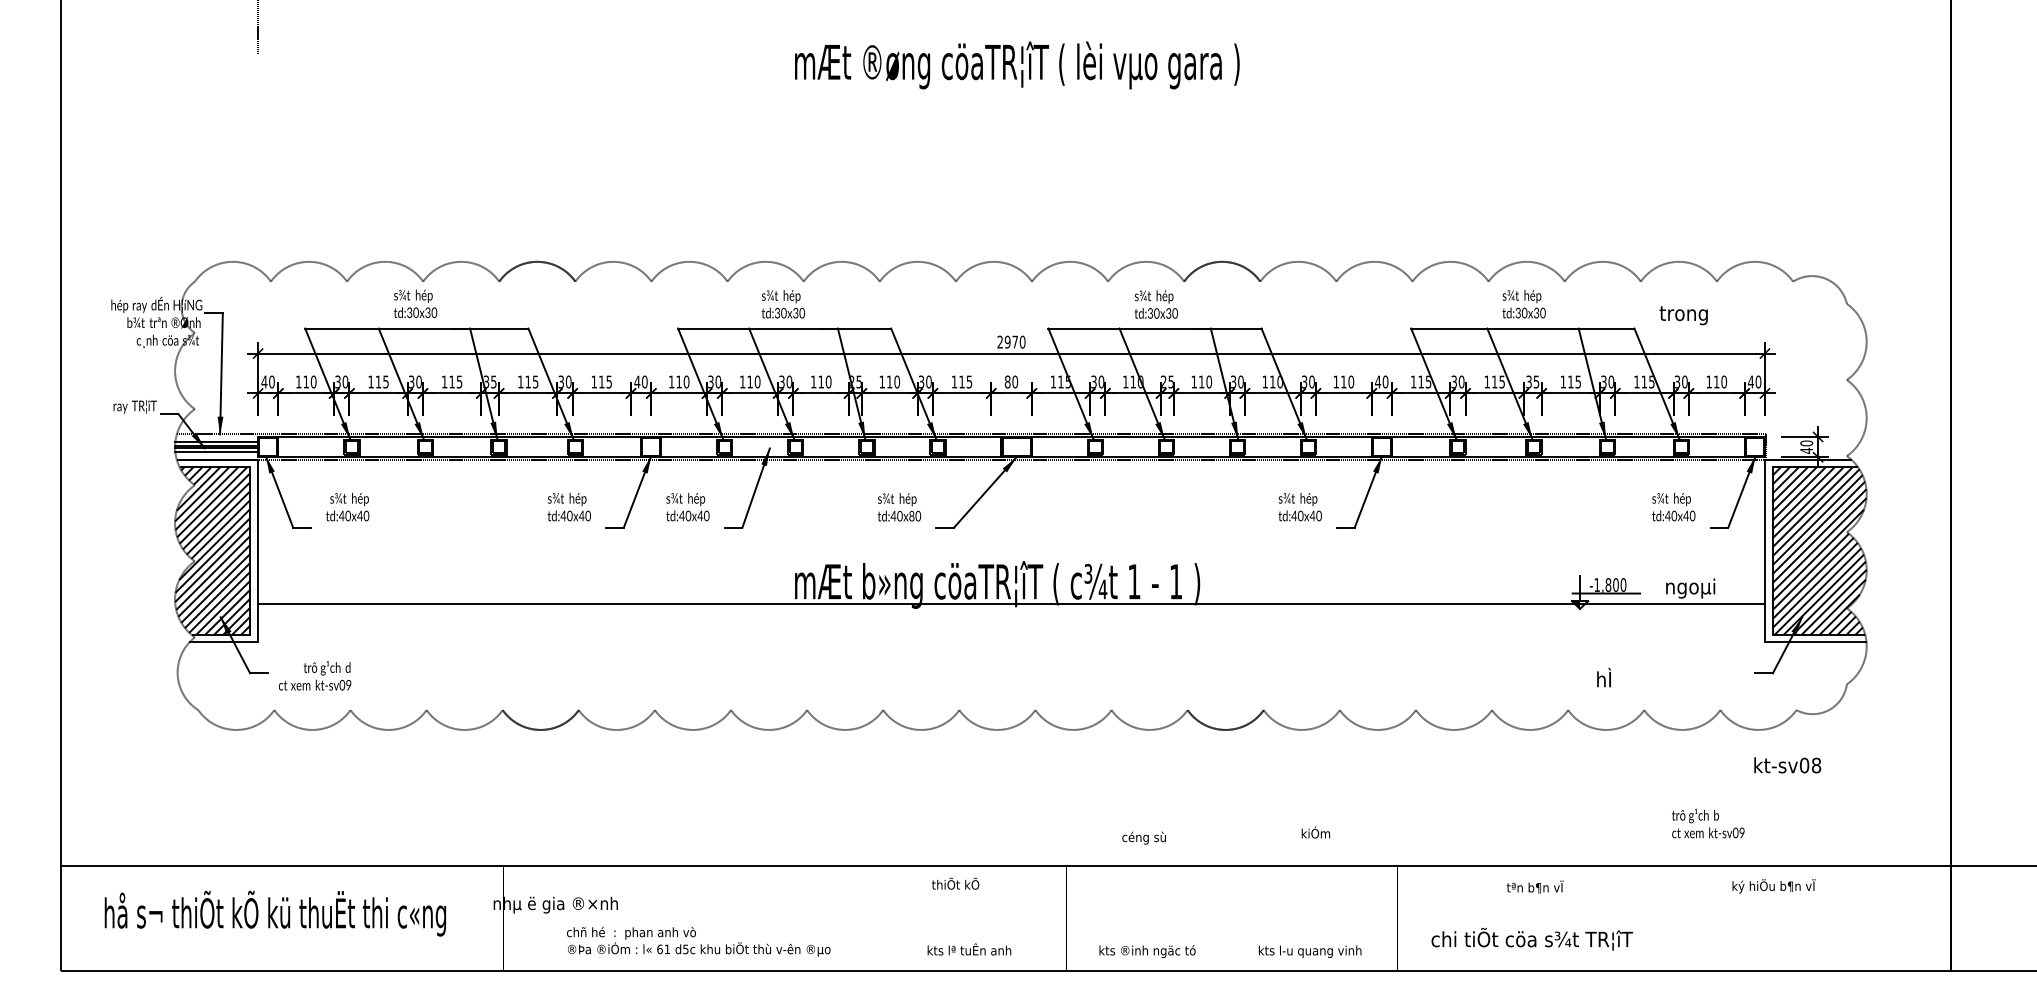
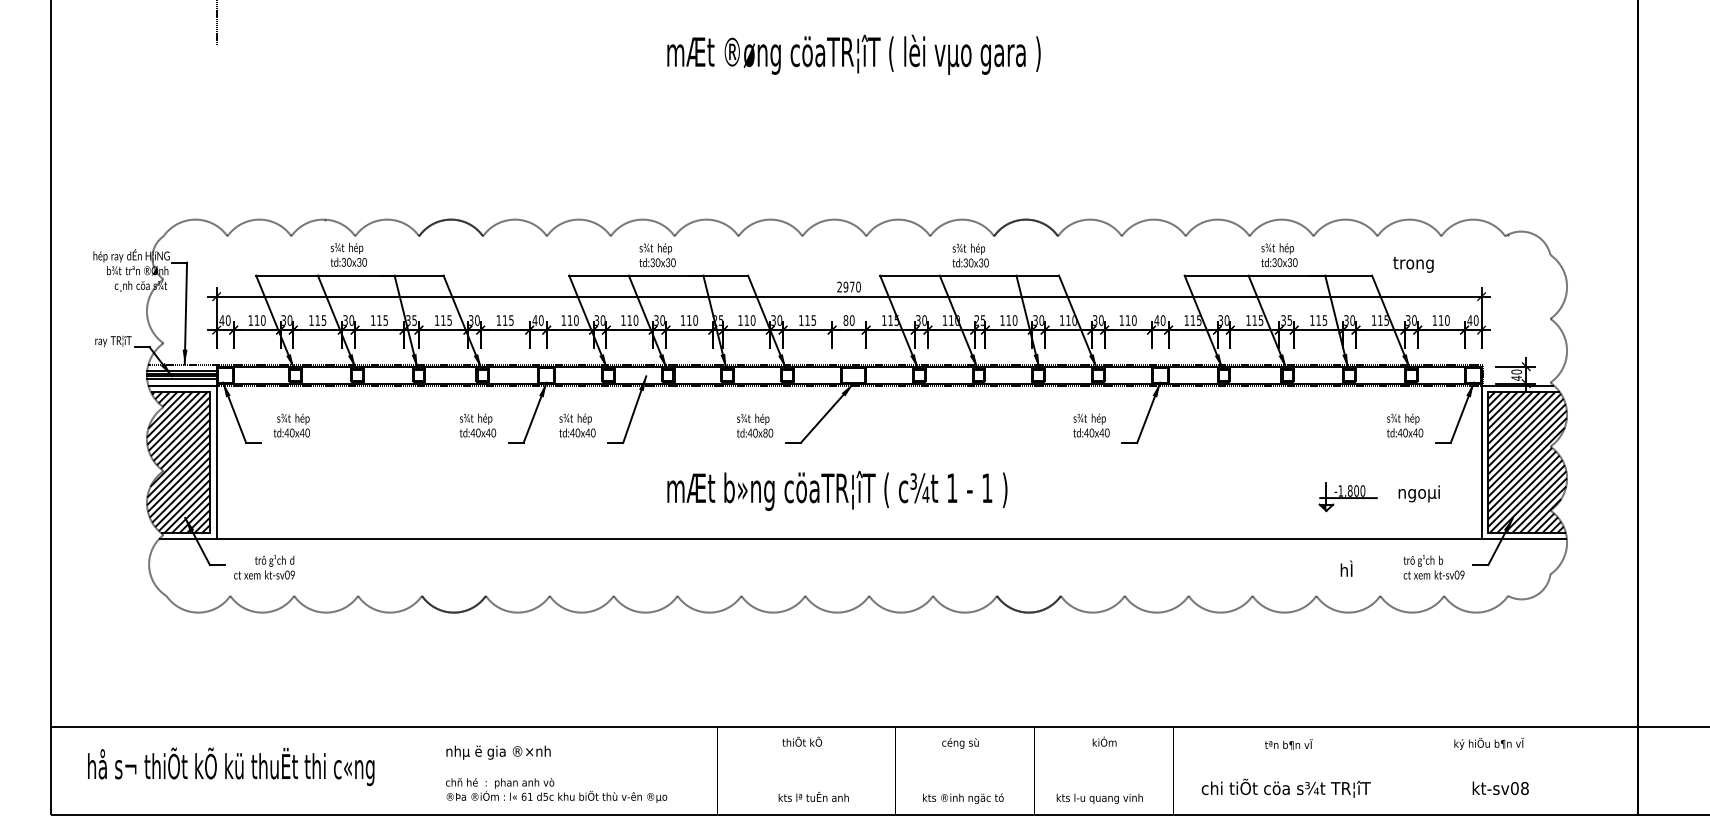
line: (1010, 604) -> (848, 539), moved
text: (1787, 765) -> (1500, 788), moved
text: (1707, 823) -> (1433, 567), moved
text: (1315, 832) -> (1104, 741), moved
text: (1144, 838) -> (960, 743), moved
text: (555, 904) -> (498, 752), moved
text: (698, 941) -> (556, 790), moved

